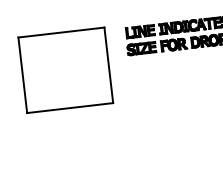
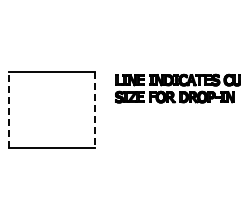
line: (109, 65) -> (95, 110), solid -> dashed
line: (22, 74) -> (8, 109), solid -> dashed

